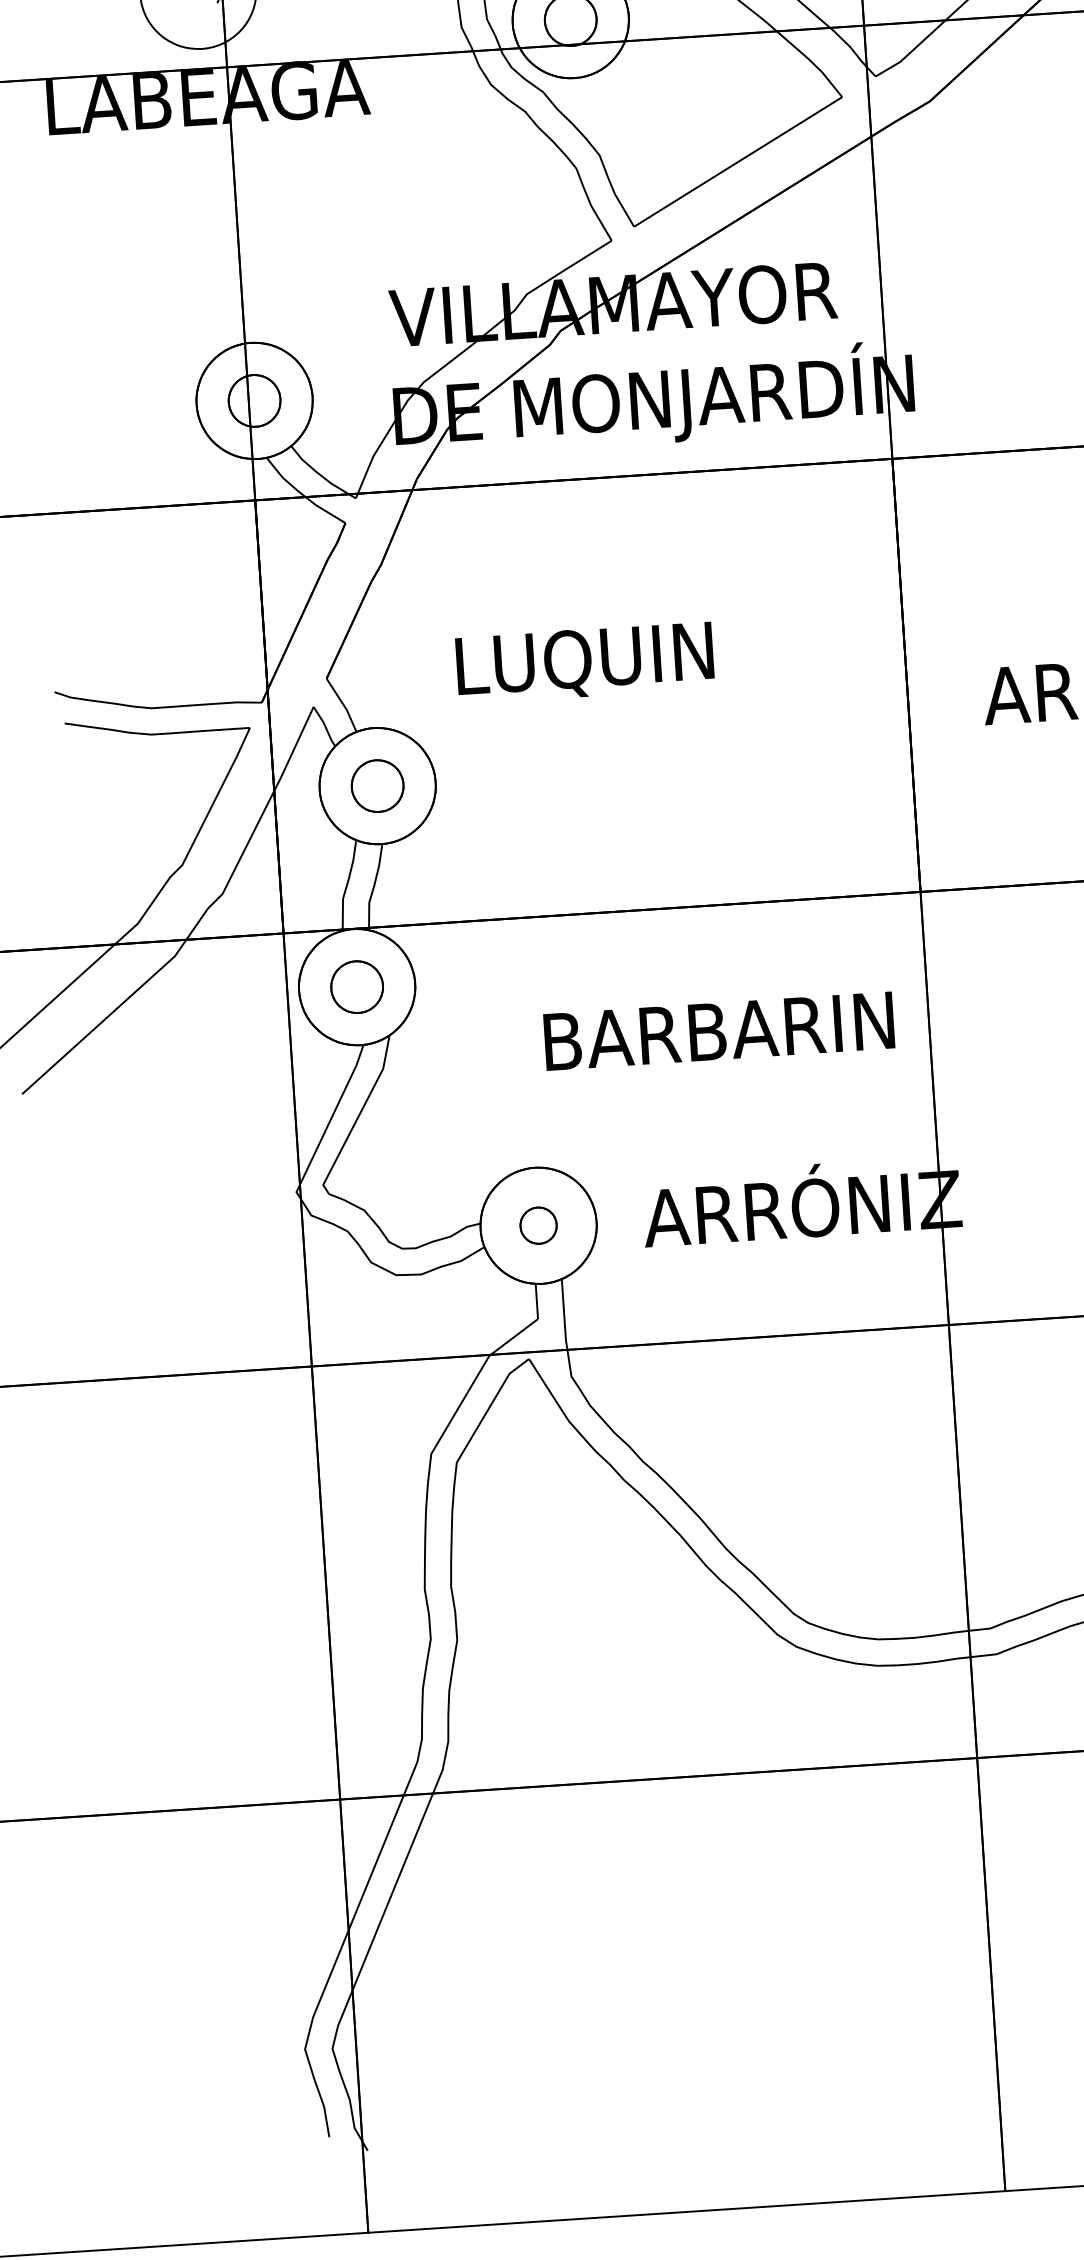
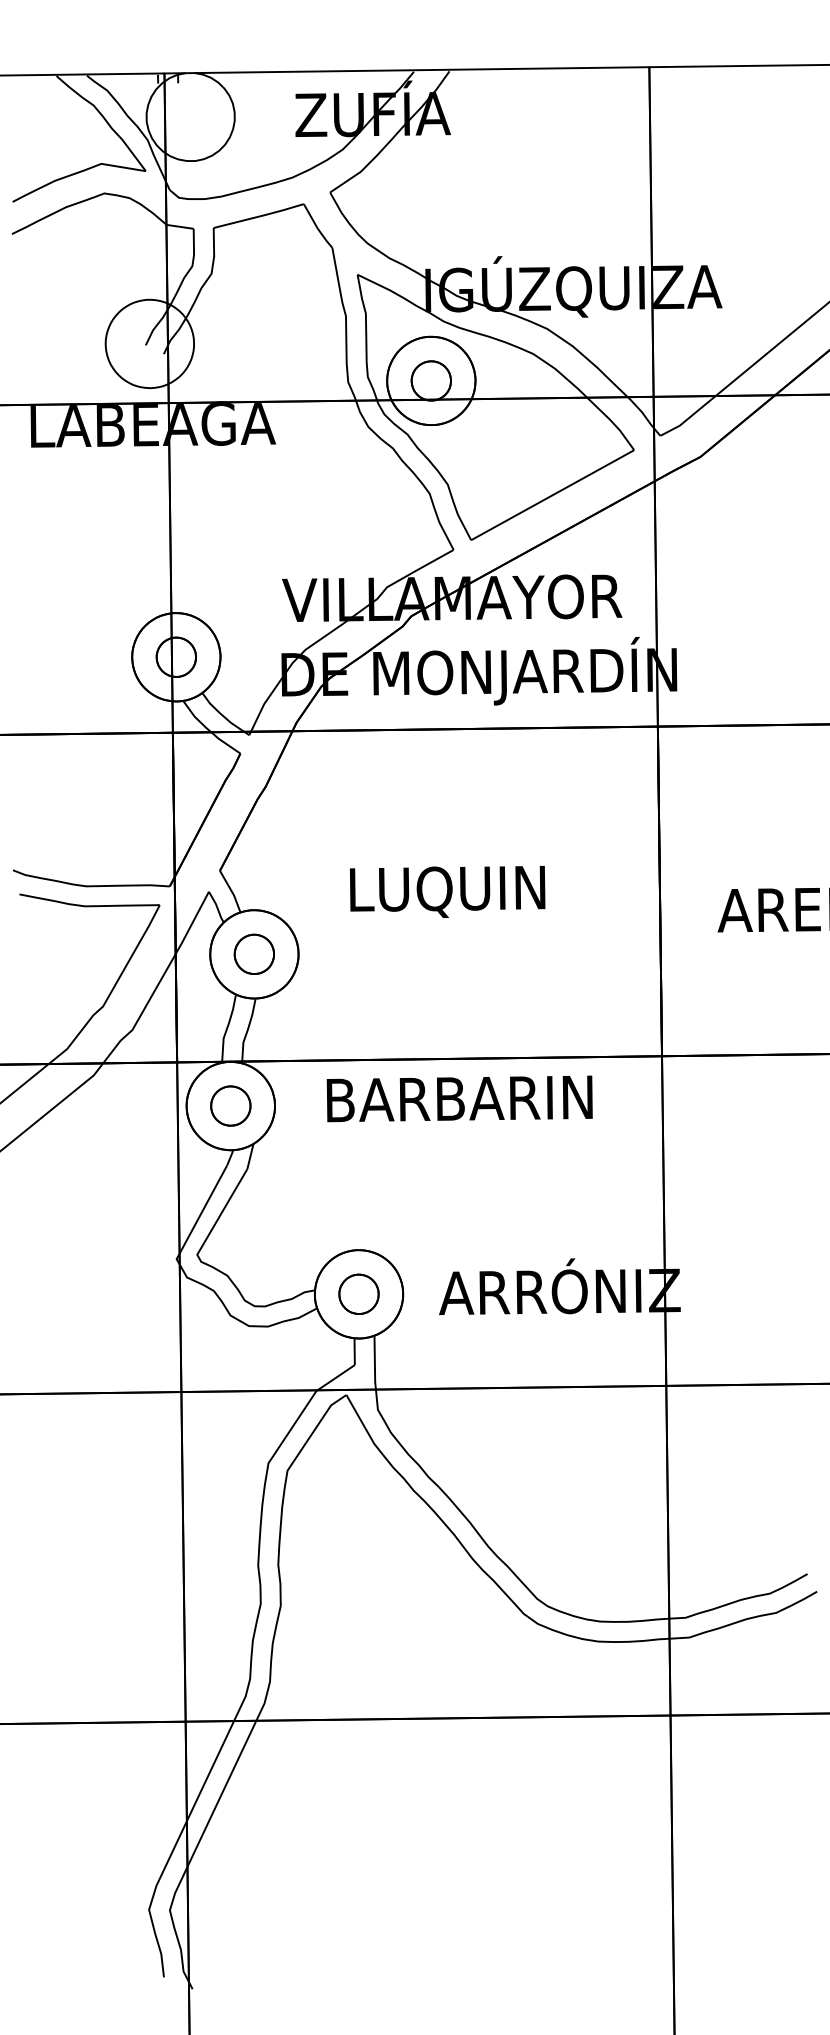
text: (584, 662) -> (447, 891), moved
text: (718, 1030) -> (459, 1098), moved
part: (537, 1224) -> (358, 1293), size x1.43

